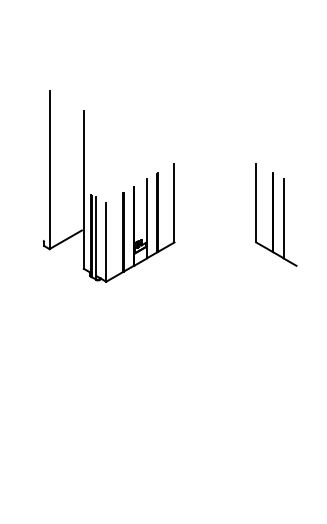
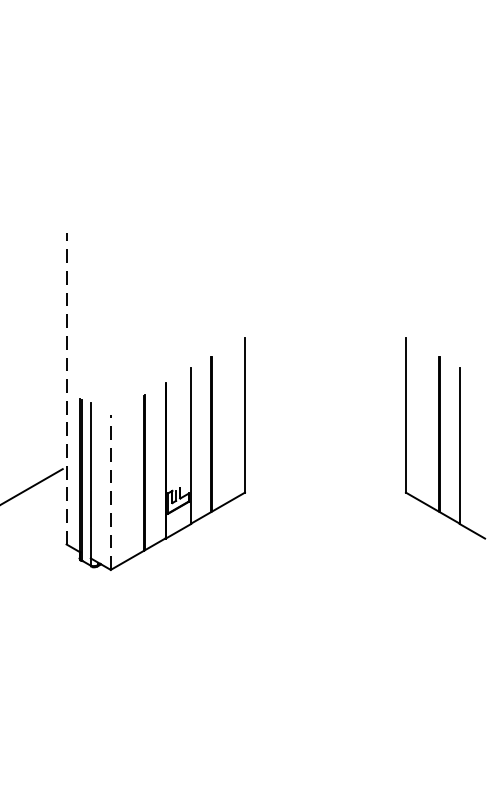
line: (83, 189) -> (65, 388), solid -> dashed
line: (106, 241) -> (111, 490), solid -> dashed

